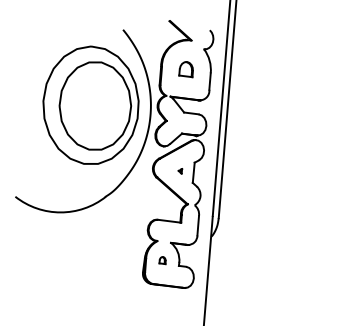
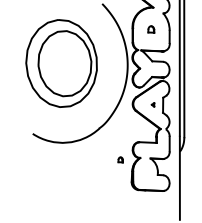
part: (185, 69) -> (150, 29), size x0.6
part: (90, 104) -> (61, 62), moved
part: (162, 260) -> (120, 159), moved

